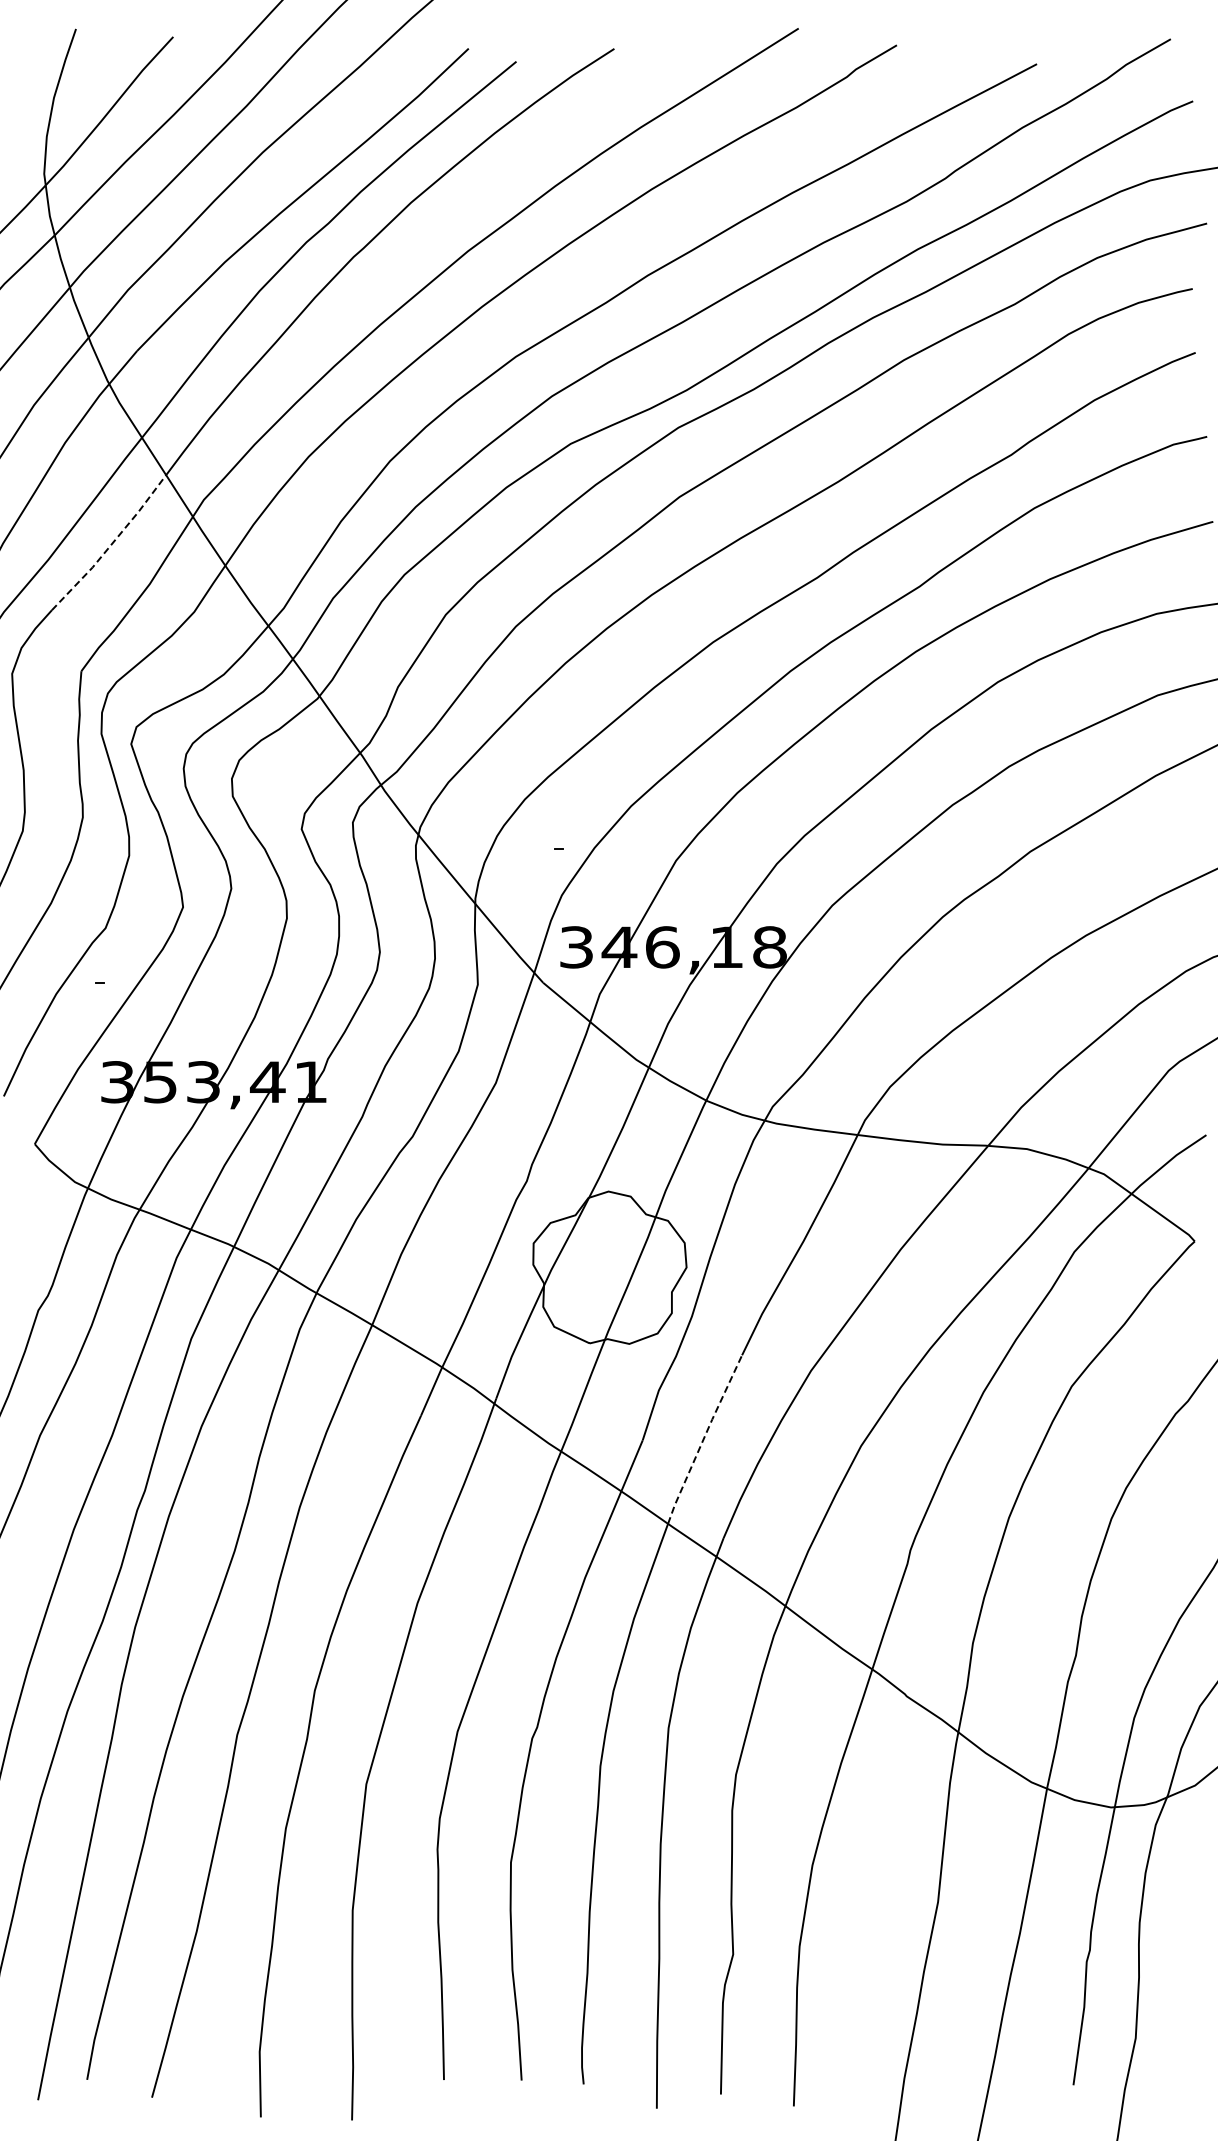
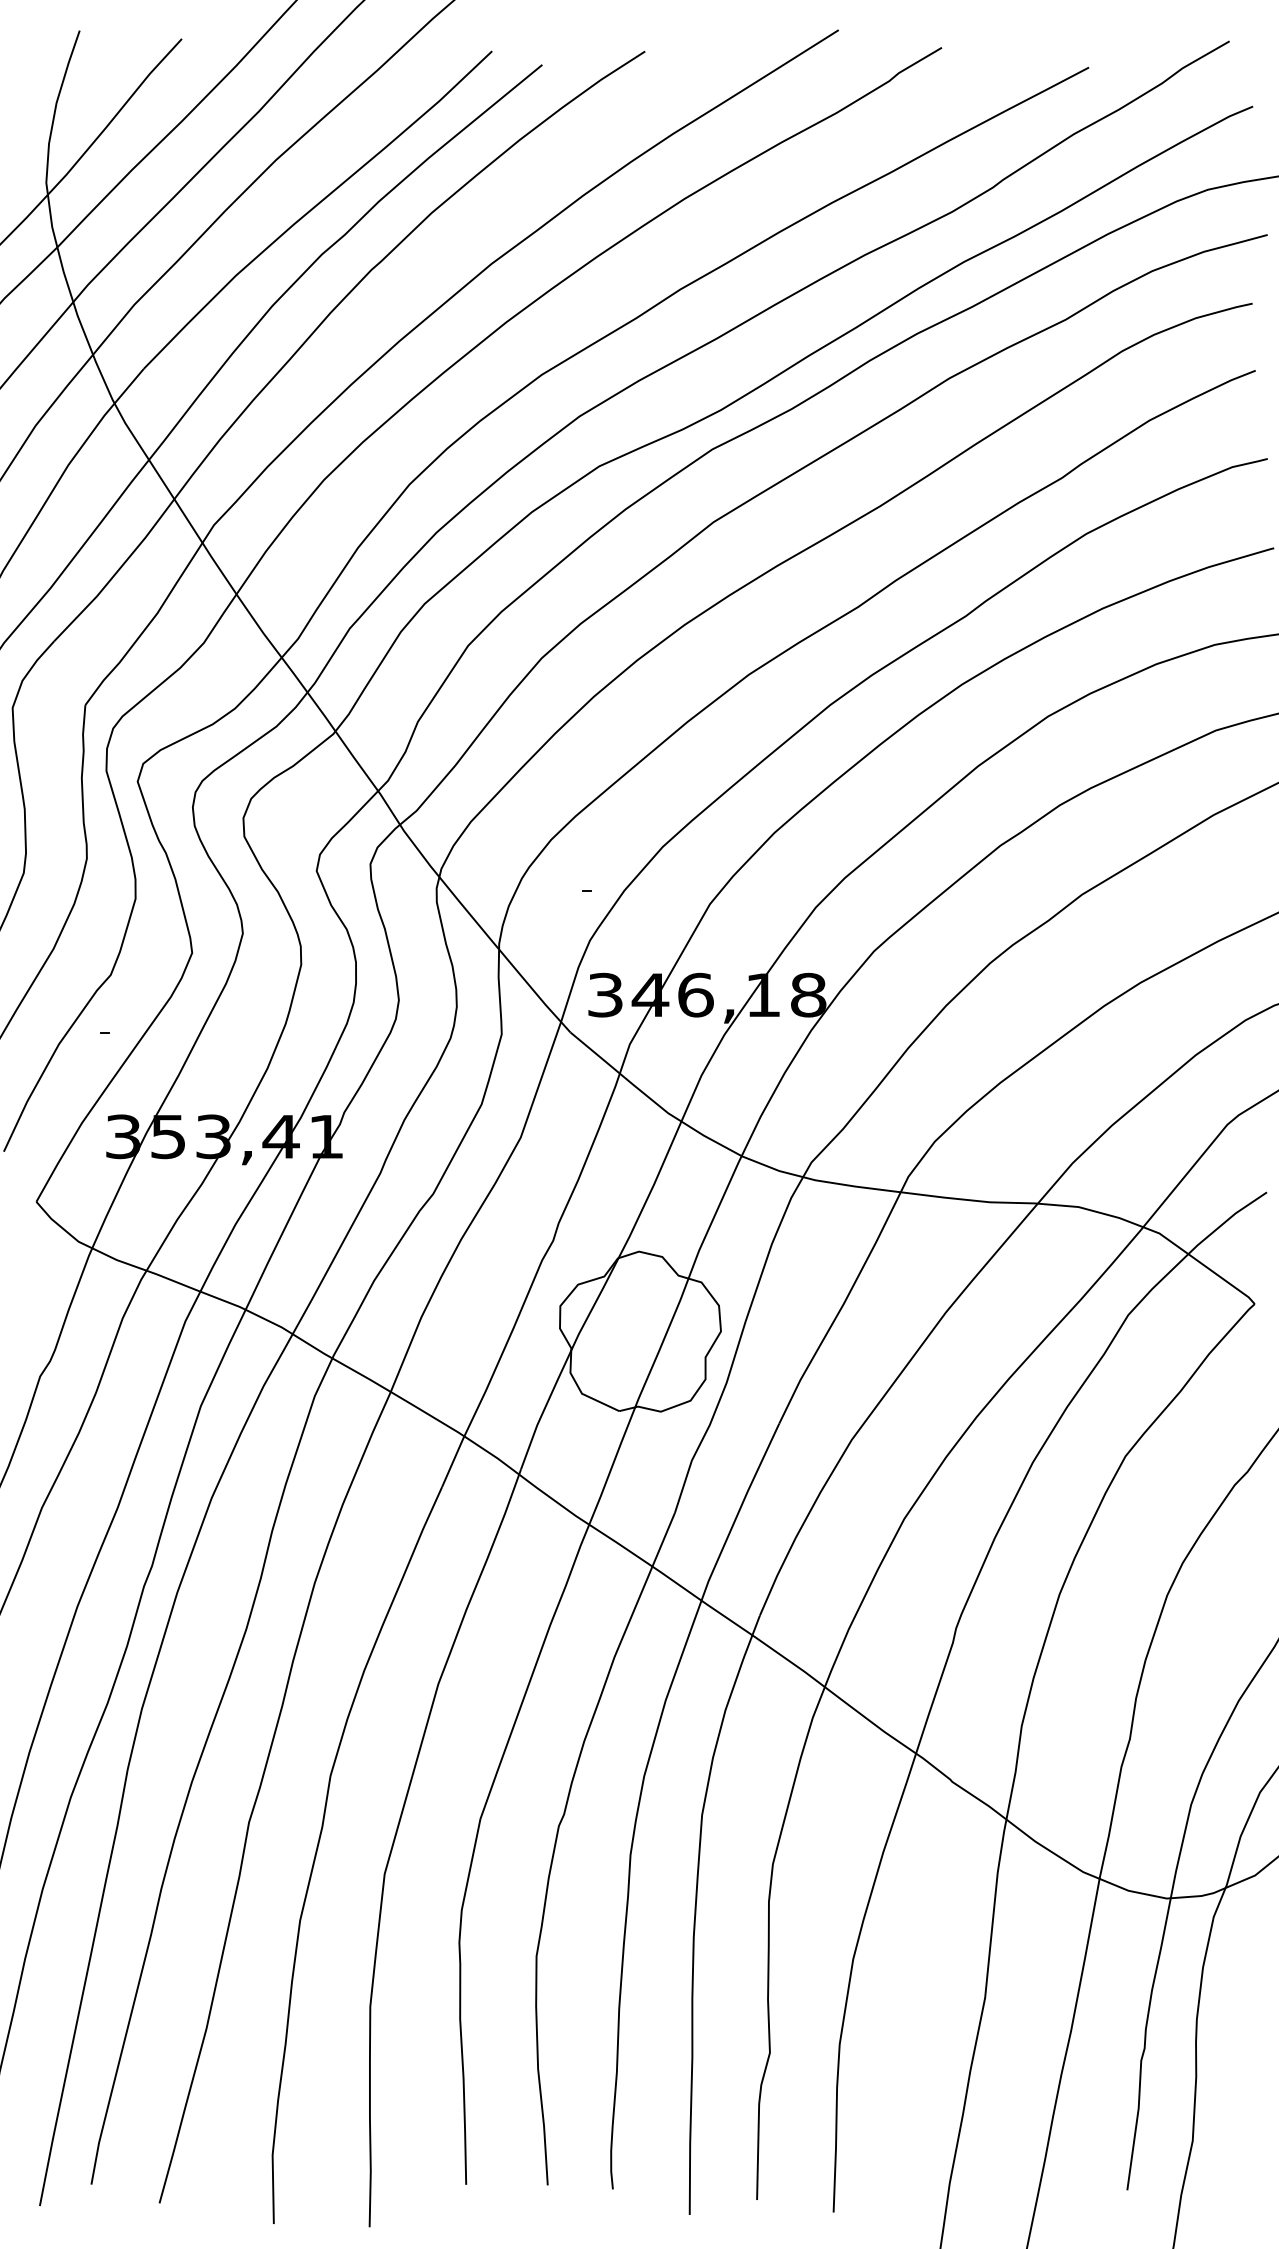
line: (111, 544) -> (116, 572), dashed -> solid
line: (703, 1438) -> (738, 1511), dashed -> solid

